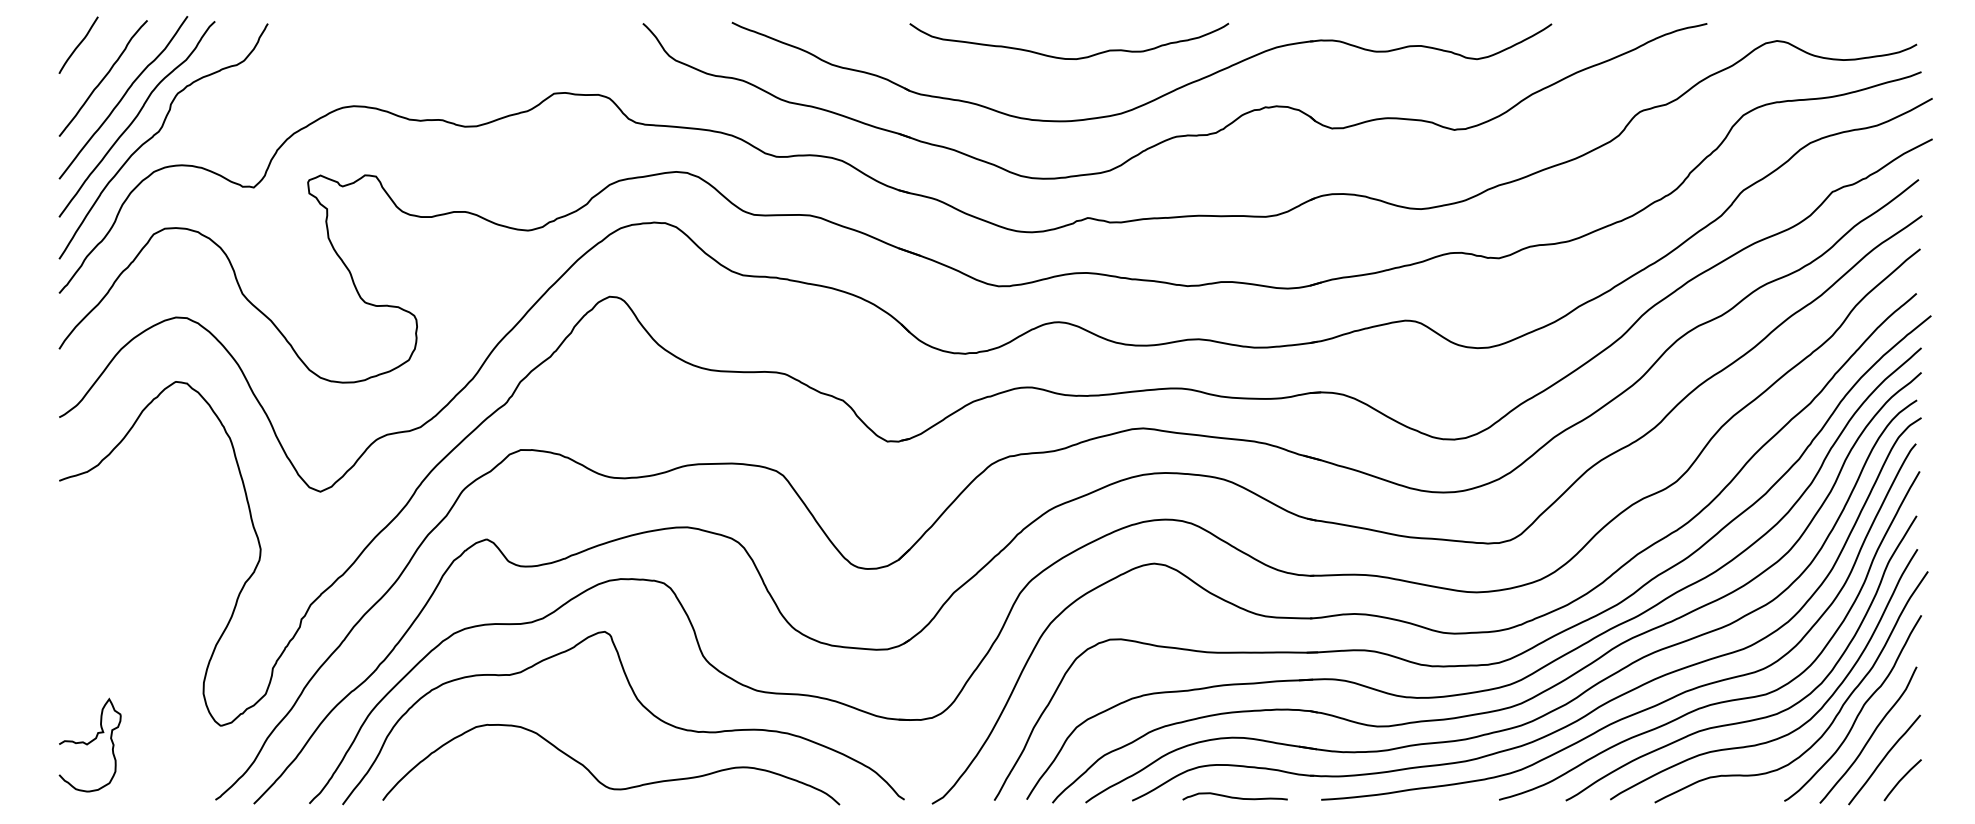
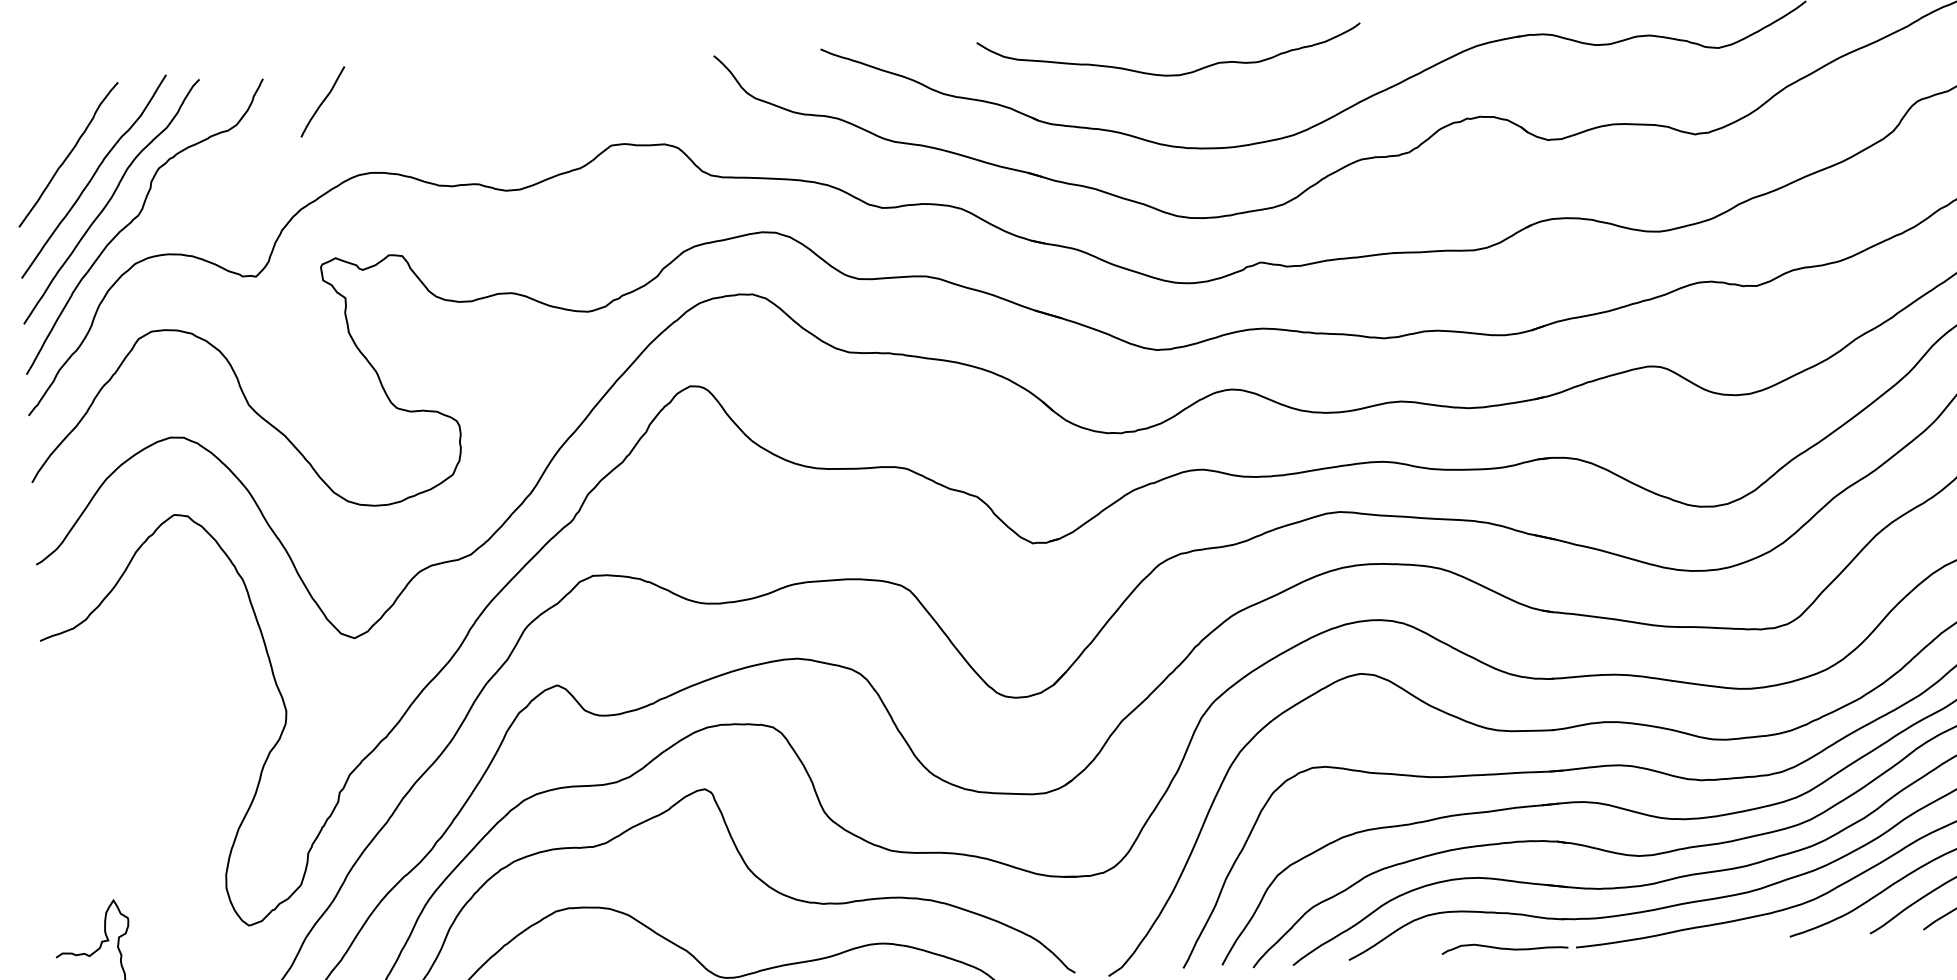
curve: (78, 44) -> (322, 100), moved
curve: (1069, 58) -> (1170, 74), moved
curve: (1233, 796) -> (1502, 947), moved

